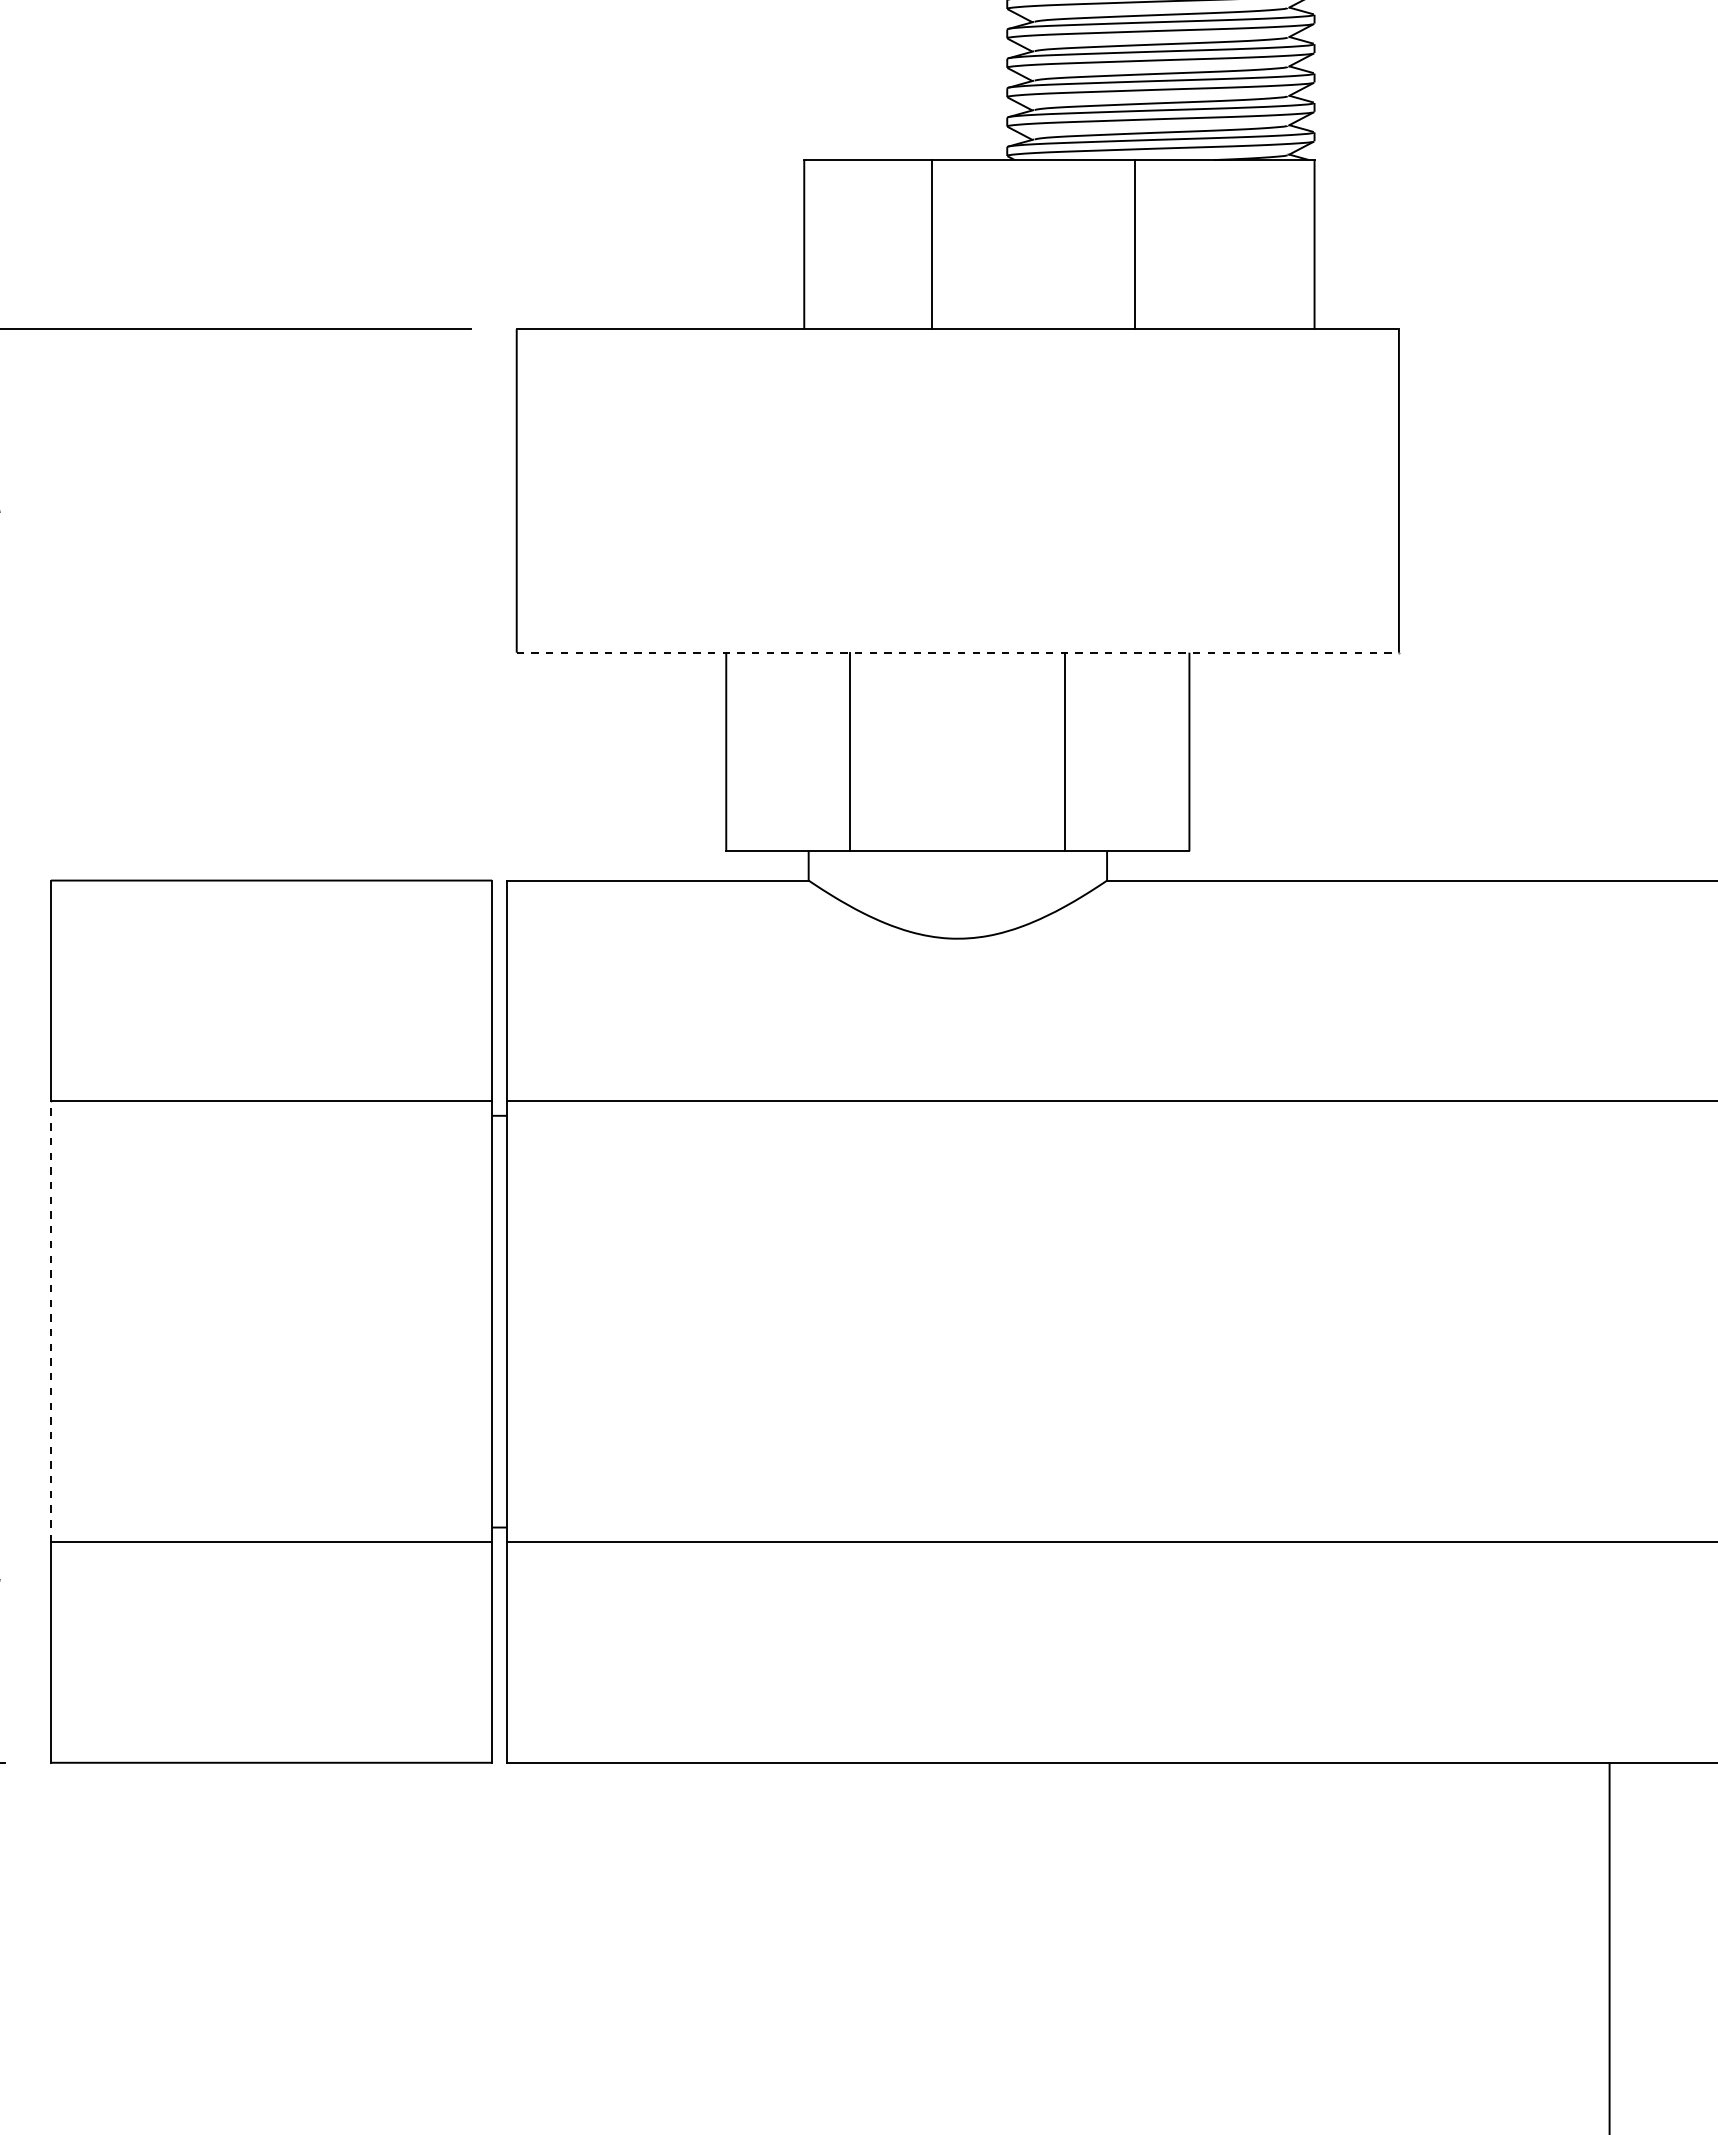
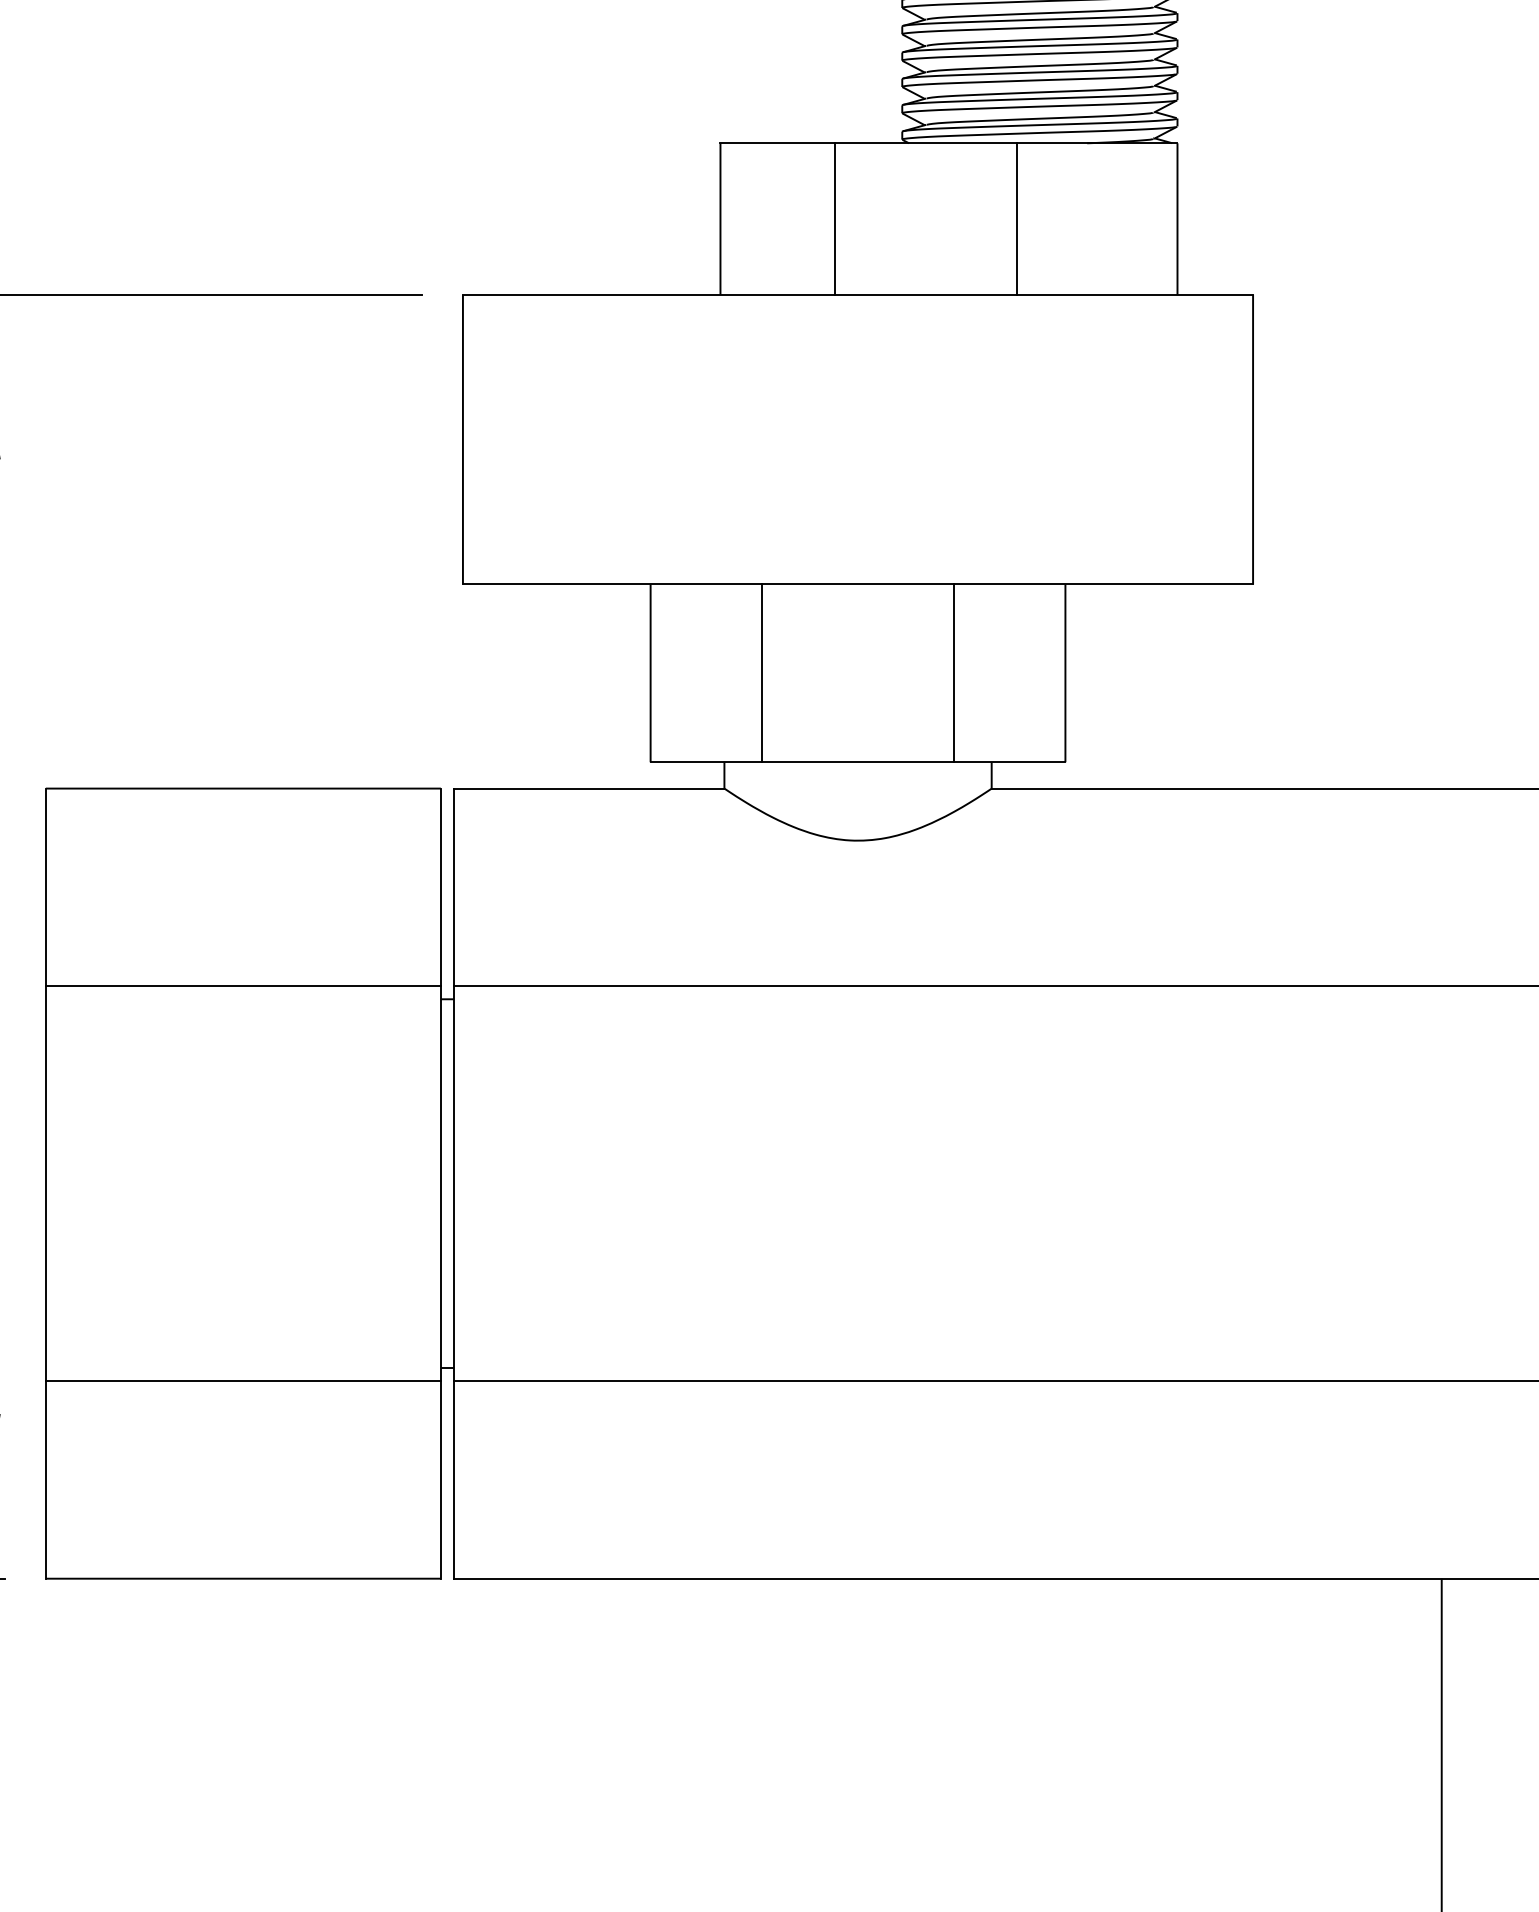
line: (958, 652) -> (858, 584), dashed -> solid
line: (50, 1321) -> (45, 1183), dashed -> solid

